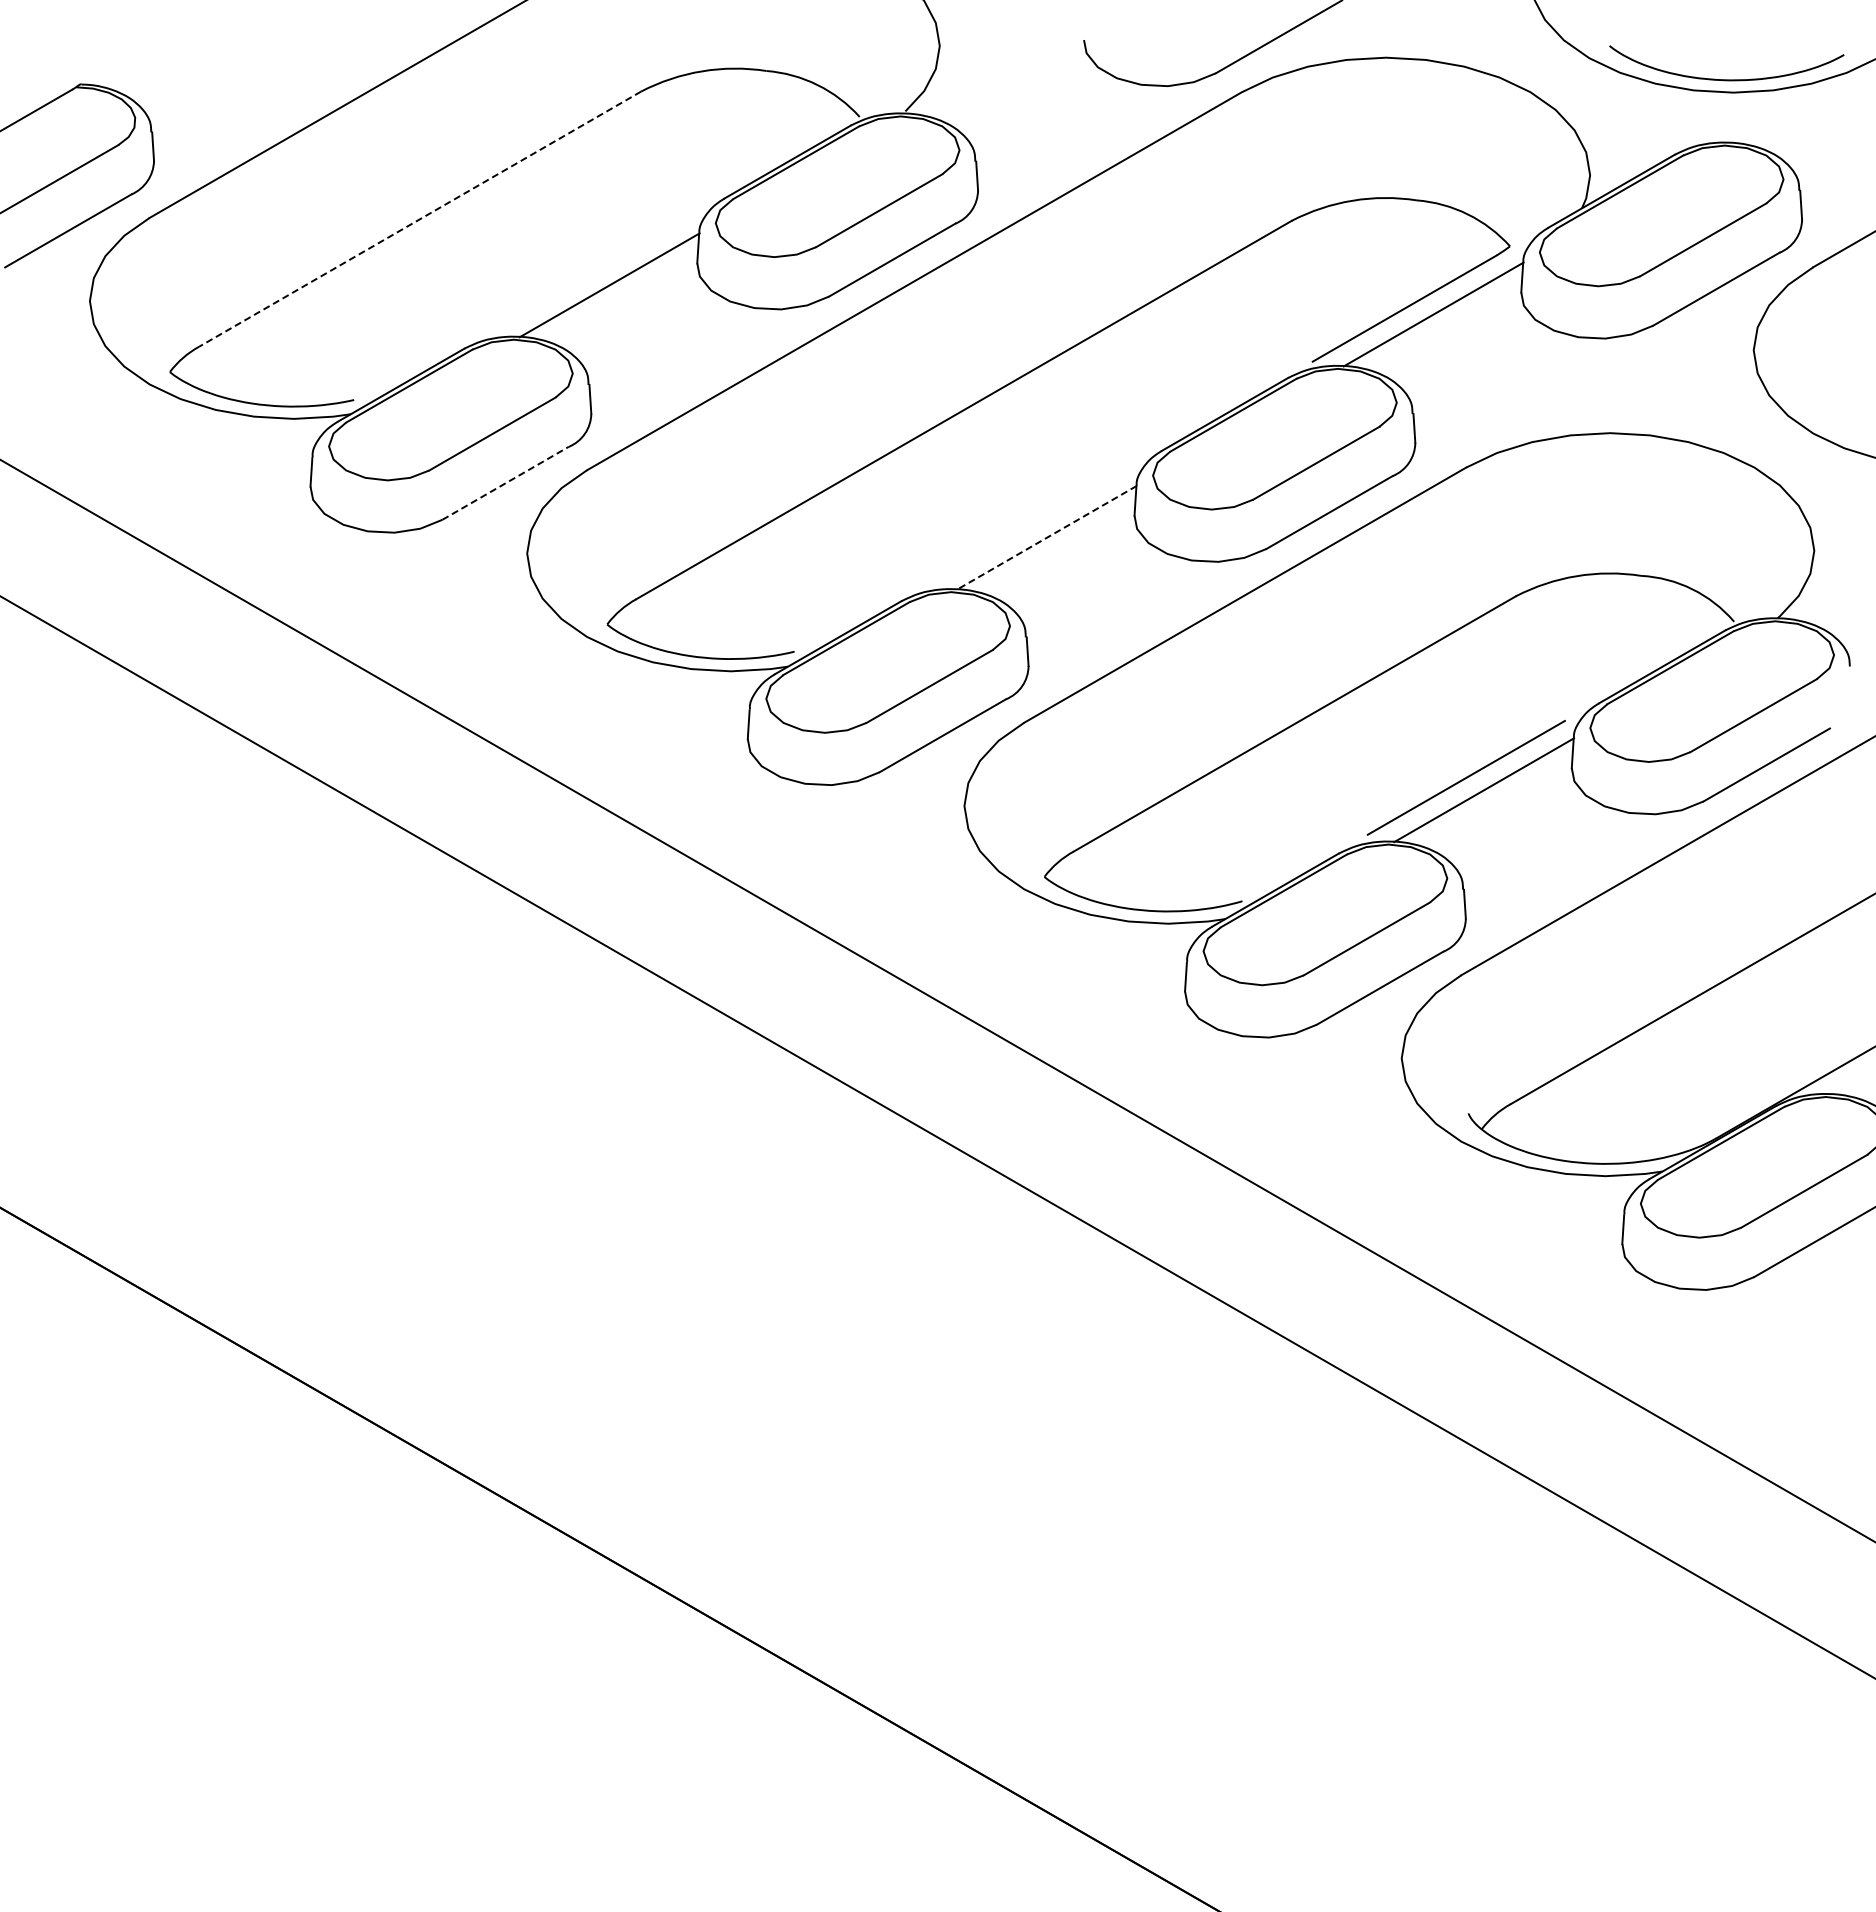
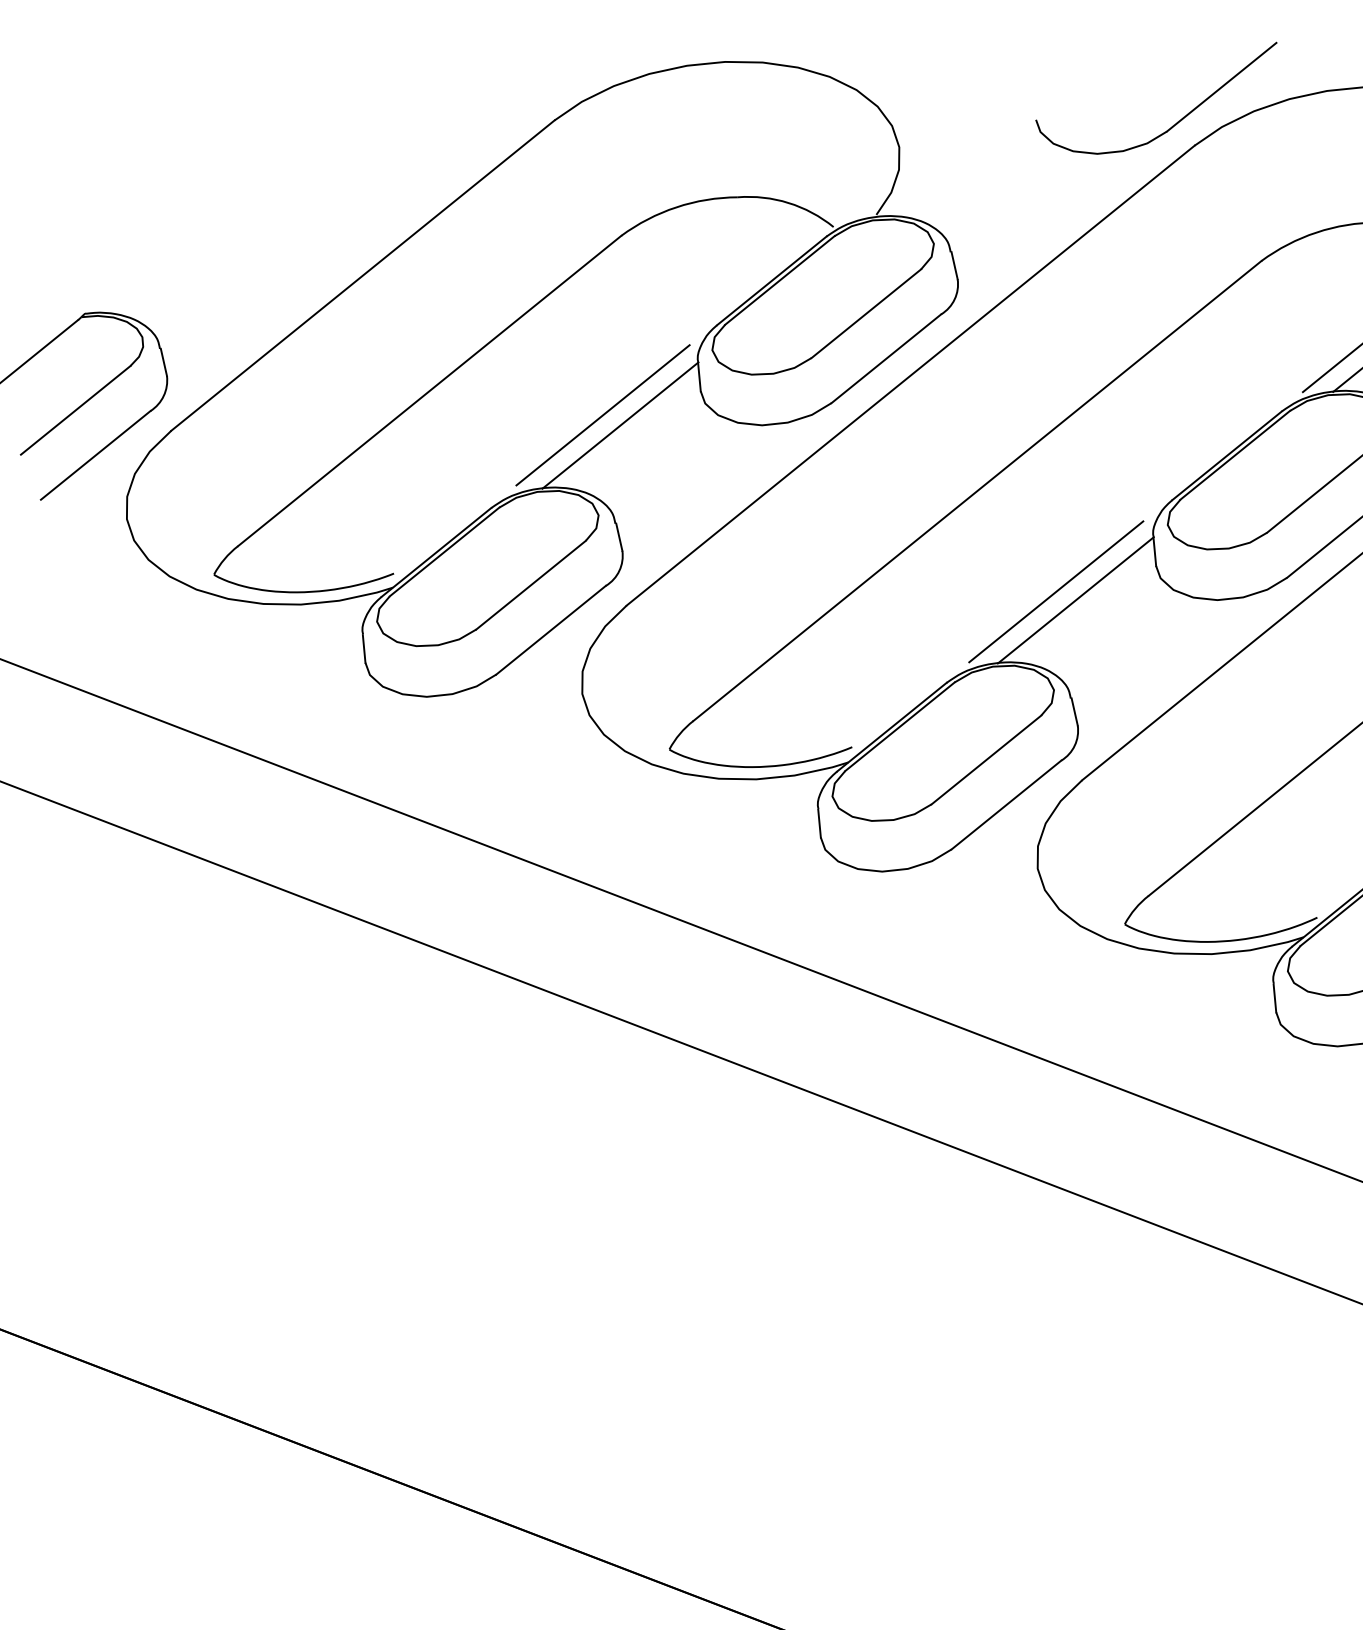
line: (419, 219) -> (429, 391), dashed -> solid
line: (593, 271) -> (602, 414), added
line: (505, 483) -> (551, 630), dashed -> solid
line: (1027, 525) -> (1055, 591), added
line: (1046, 537) -> (1075, 600), dashed -> solid

